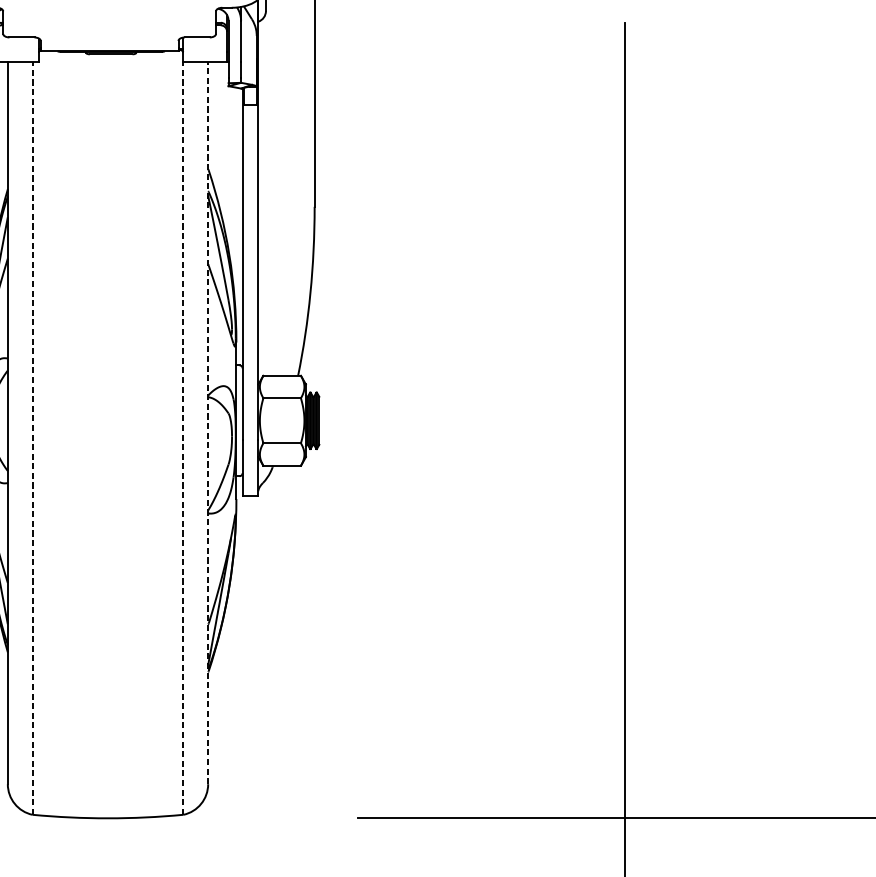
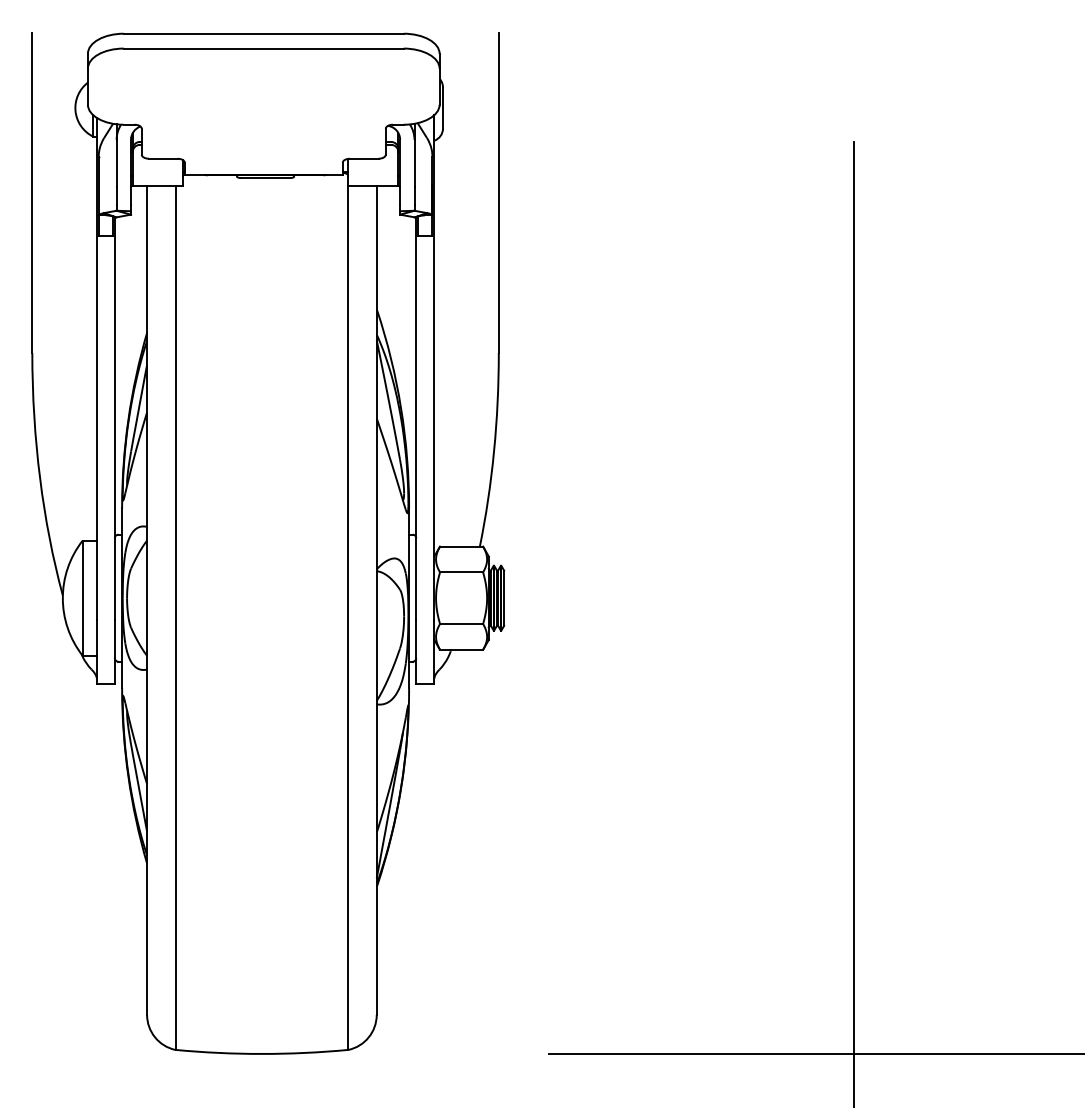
line: (207, 422) -> (376, 600), dashed -> solid
line: (32, 438) -> (175, 618), dashed -> solid
line: (183, 438) -> (348, 618), dashed -> solid

